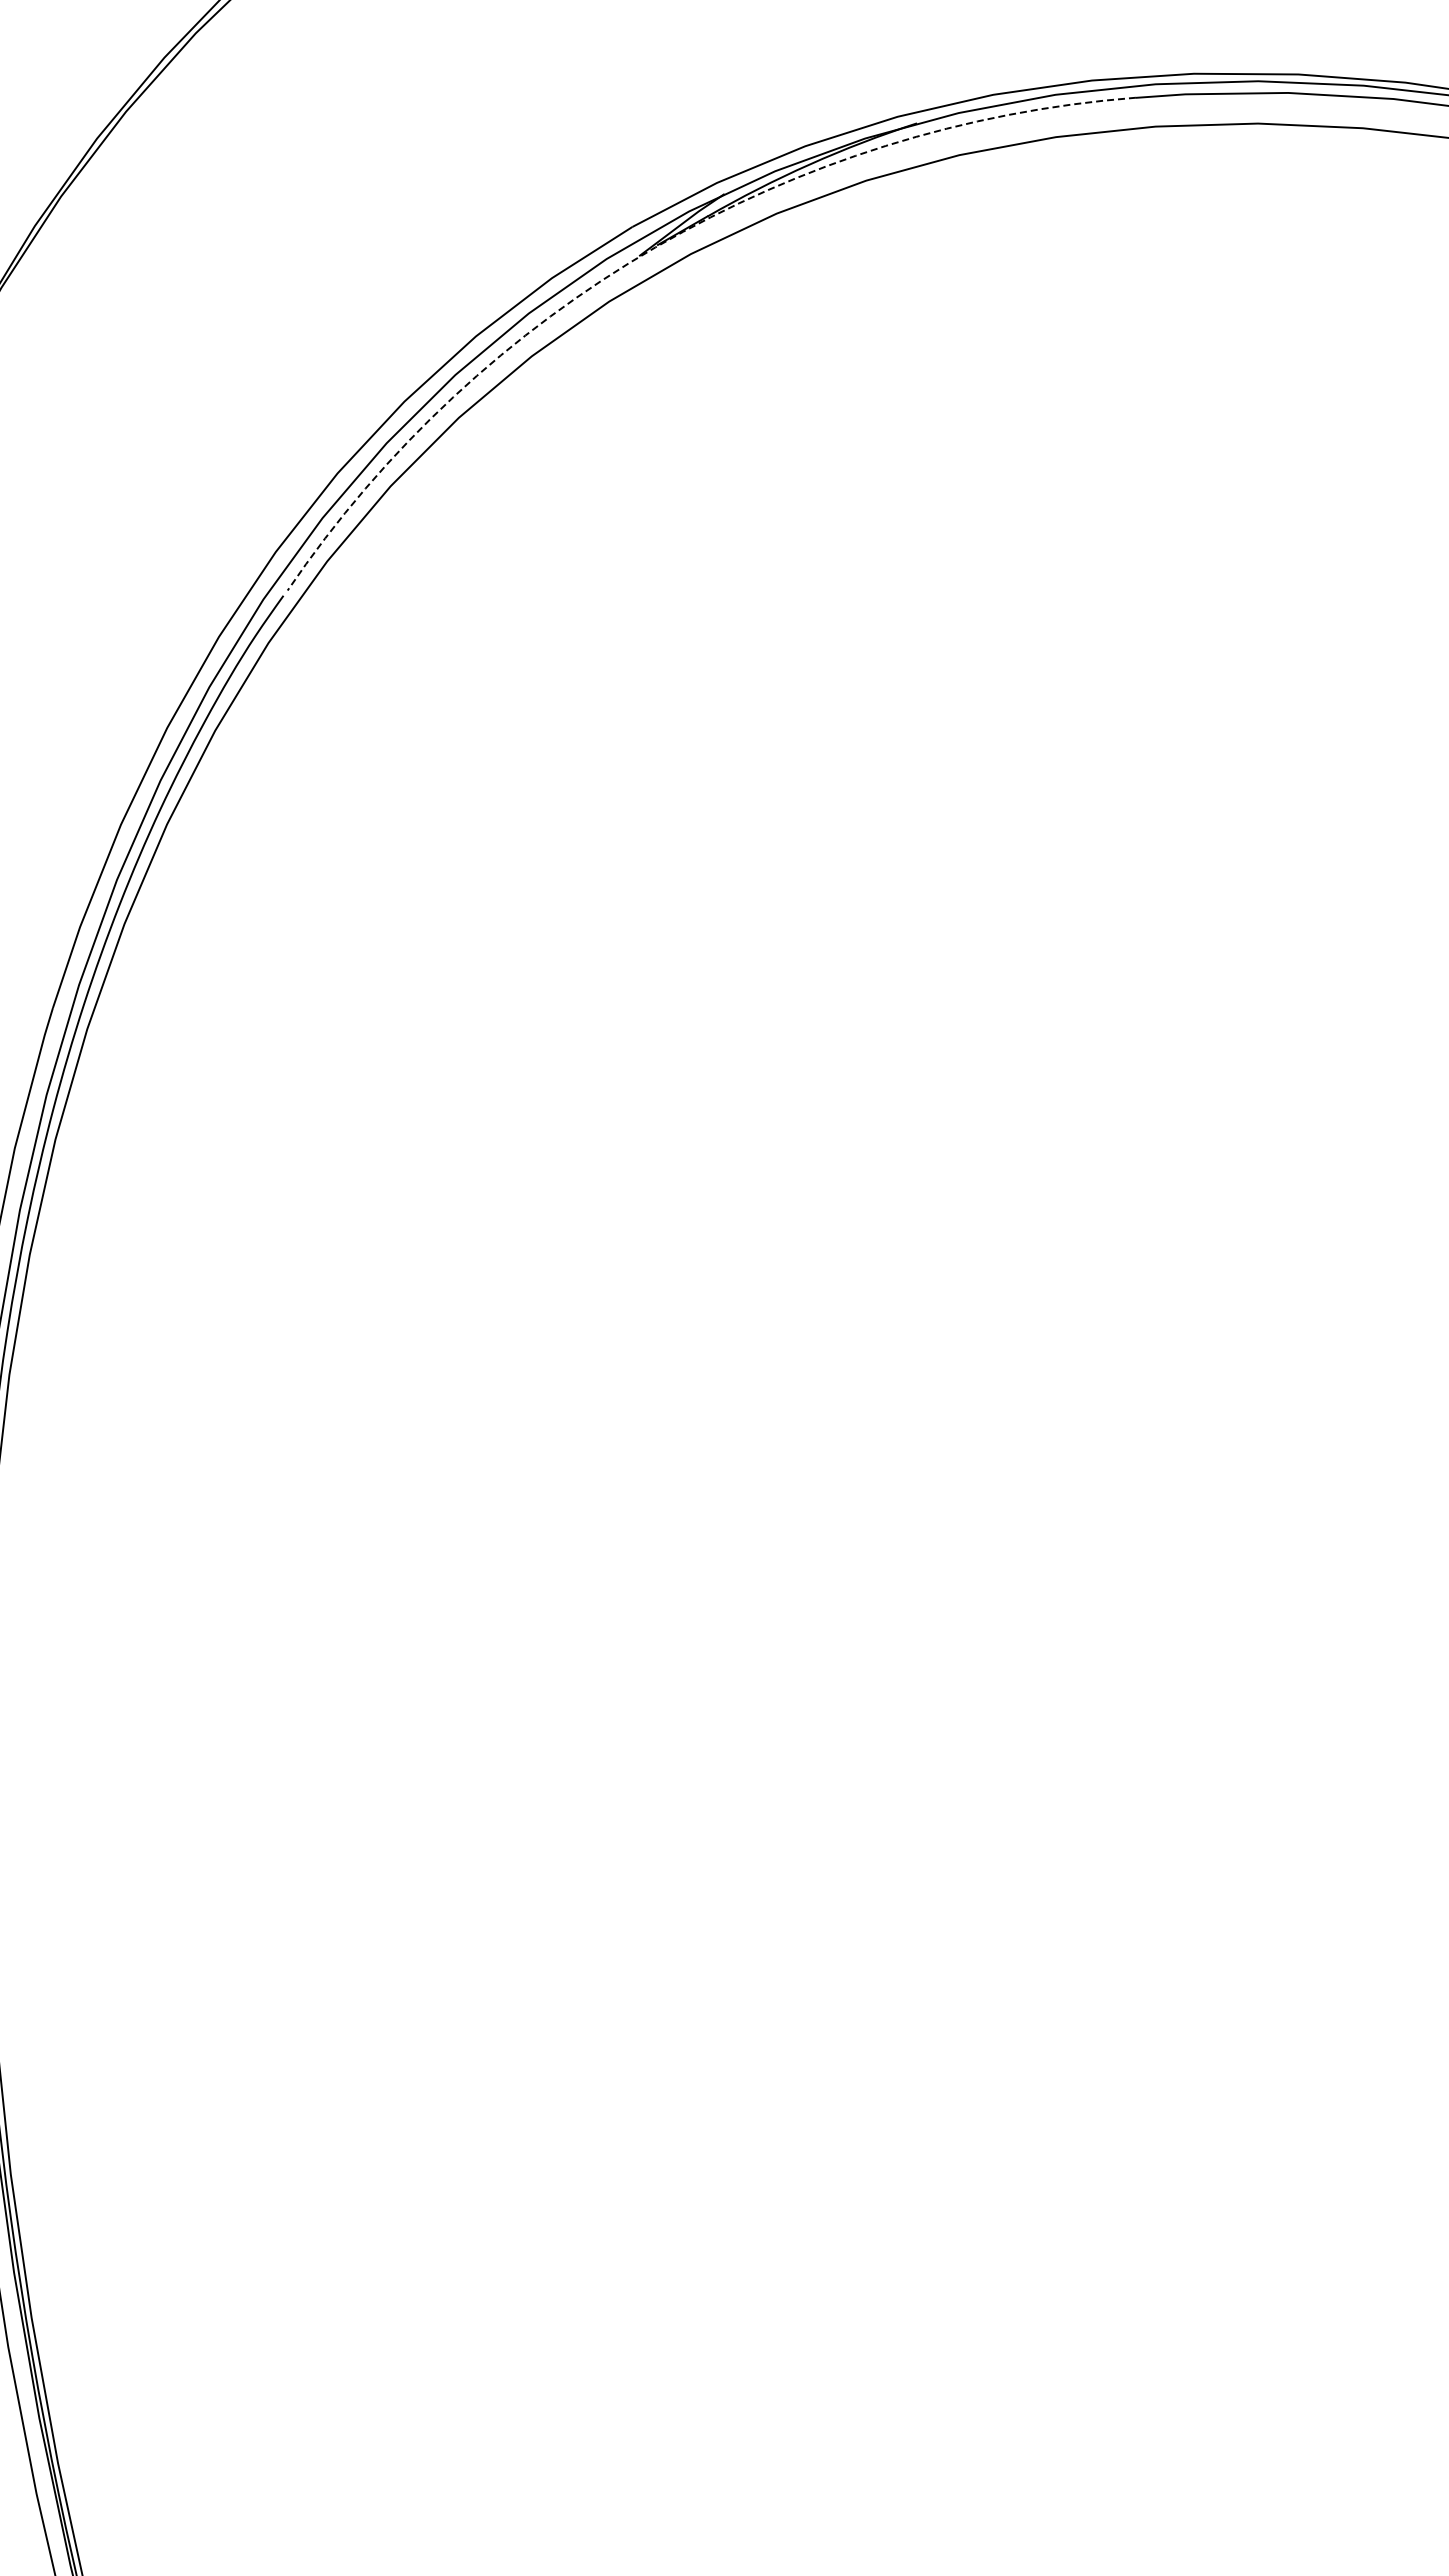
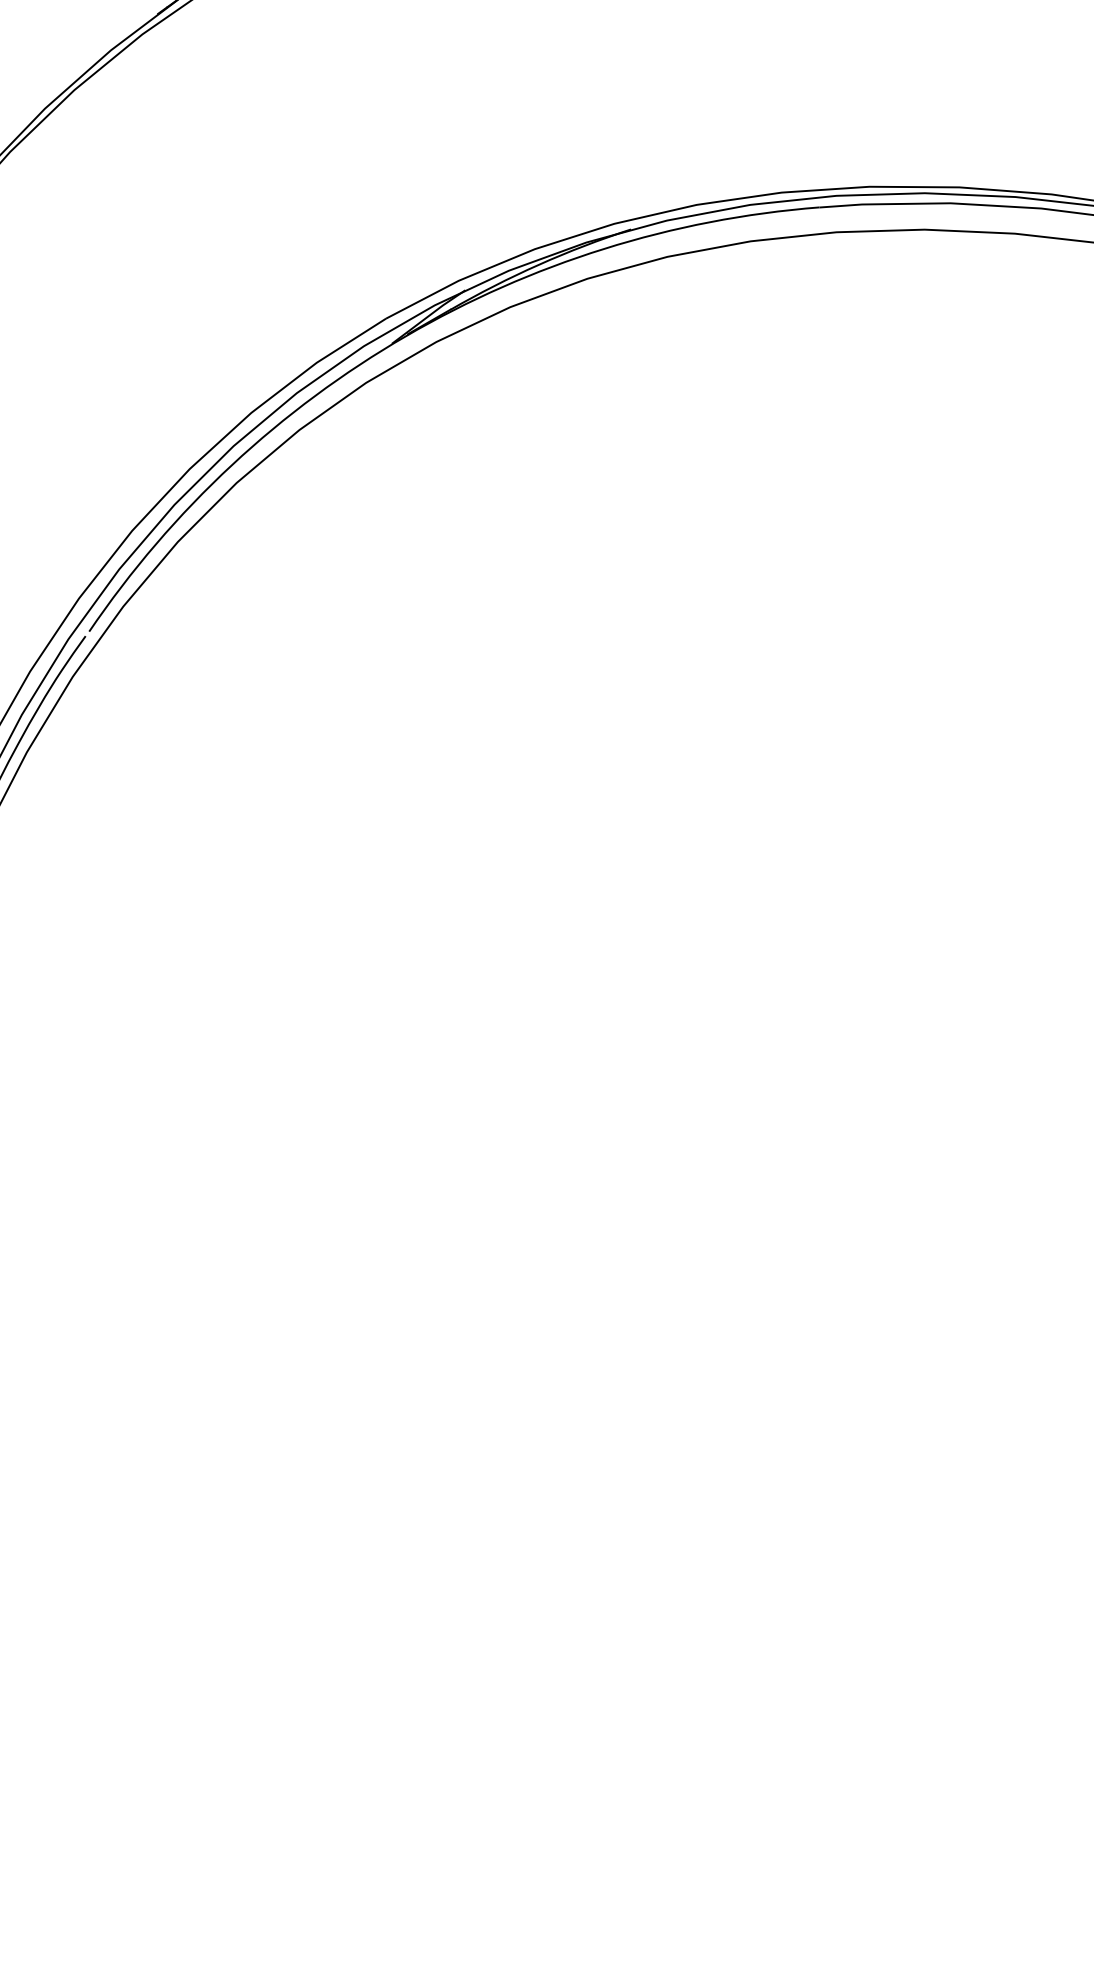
arc: (655, 247) -> (405, 336), dashed -> solid

